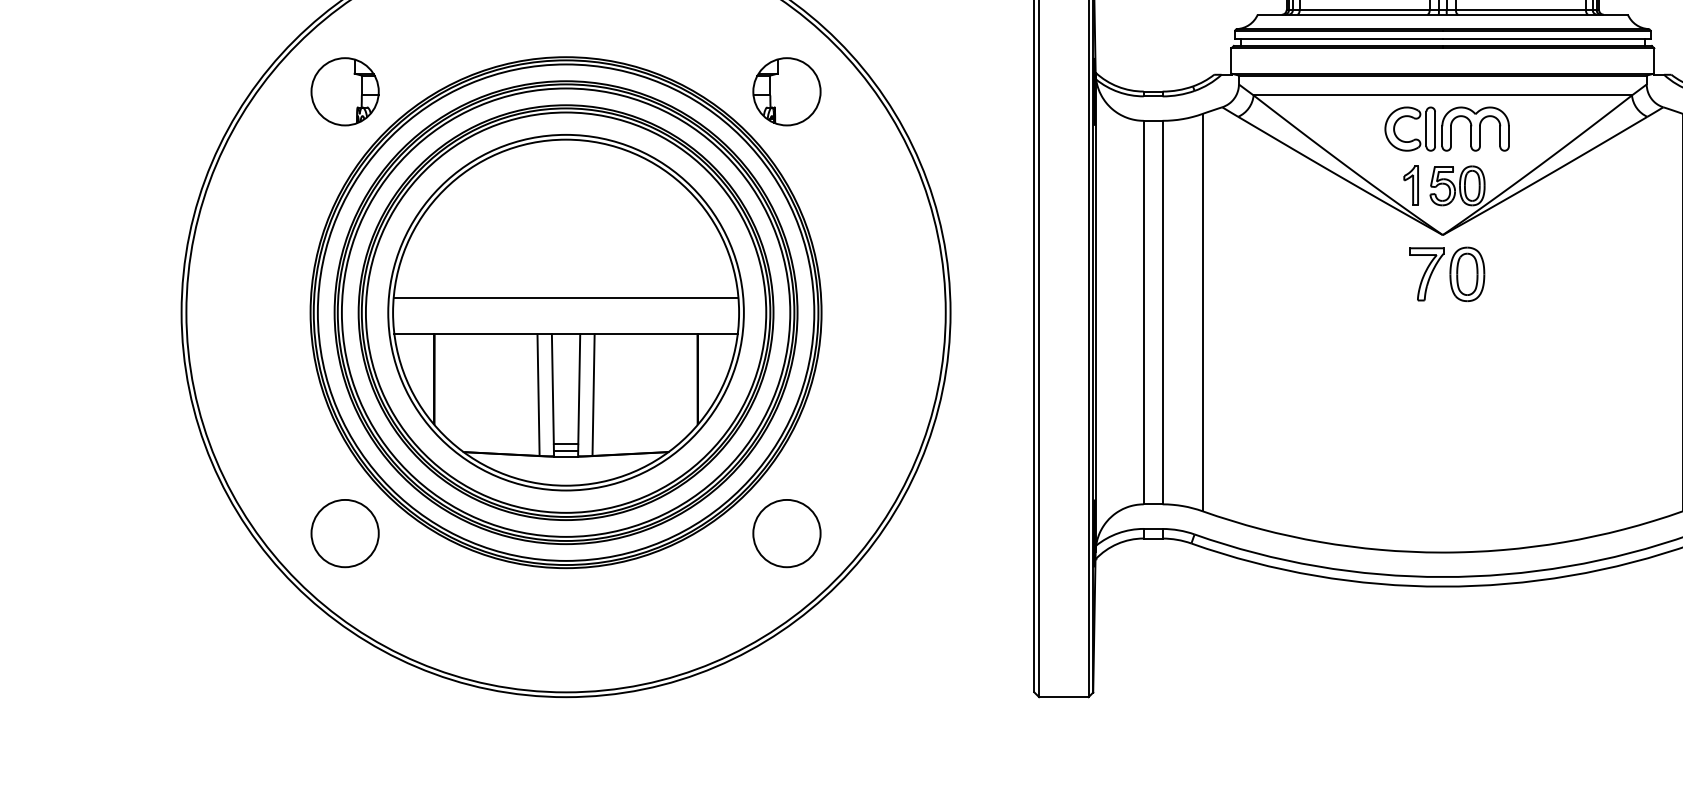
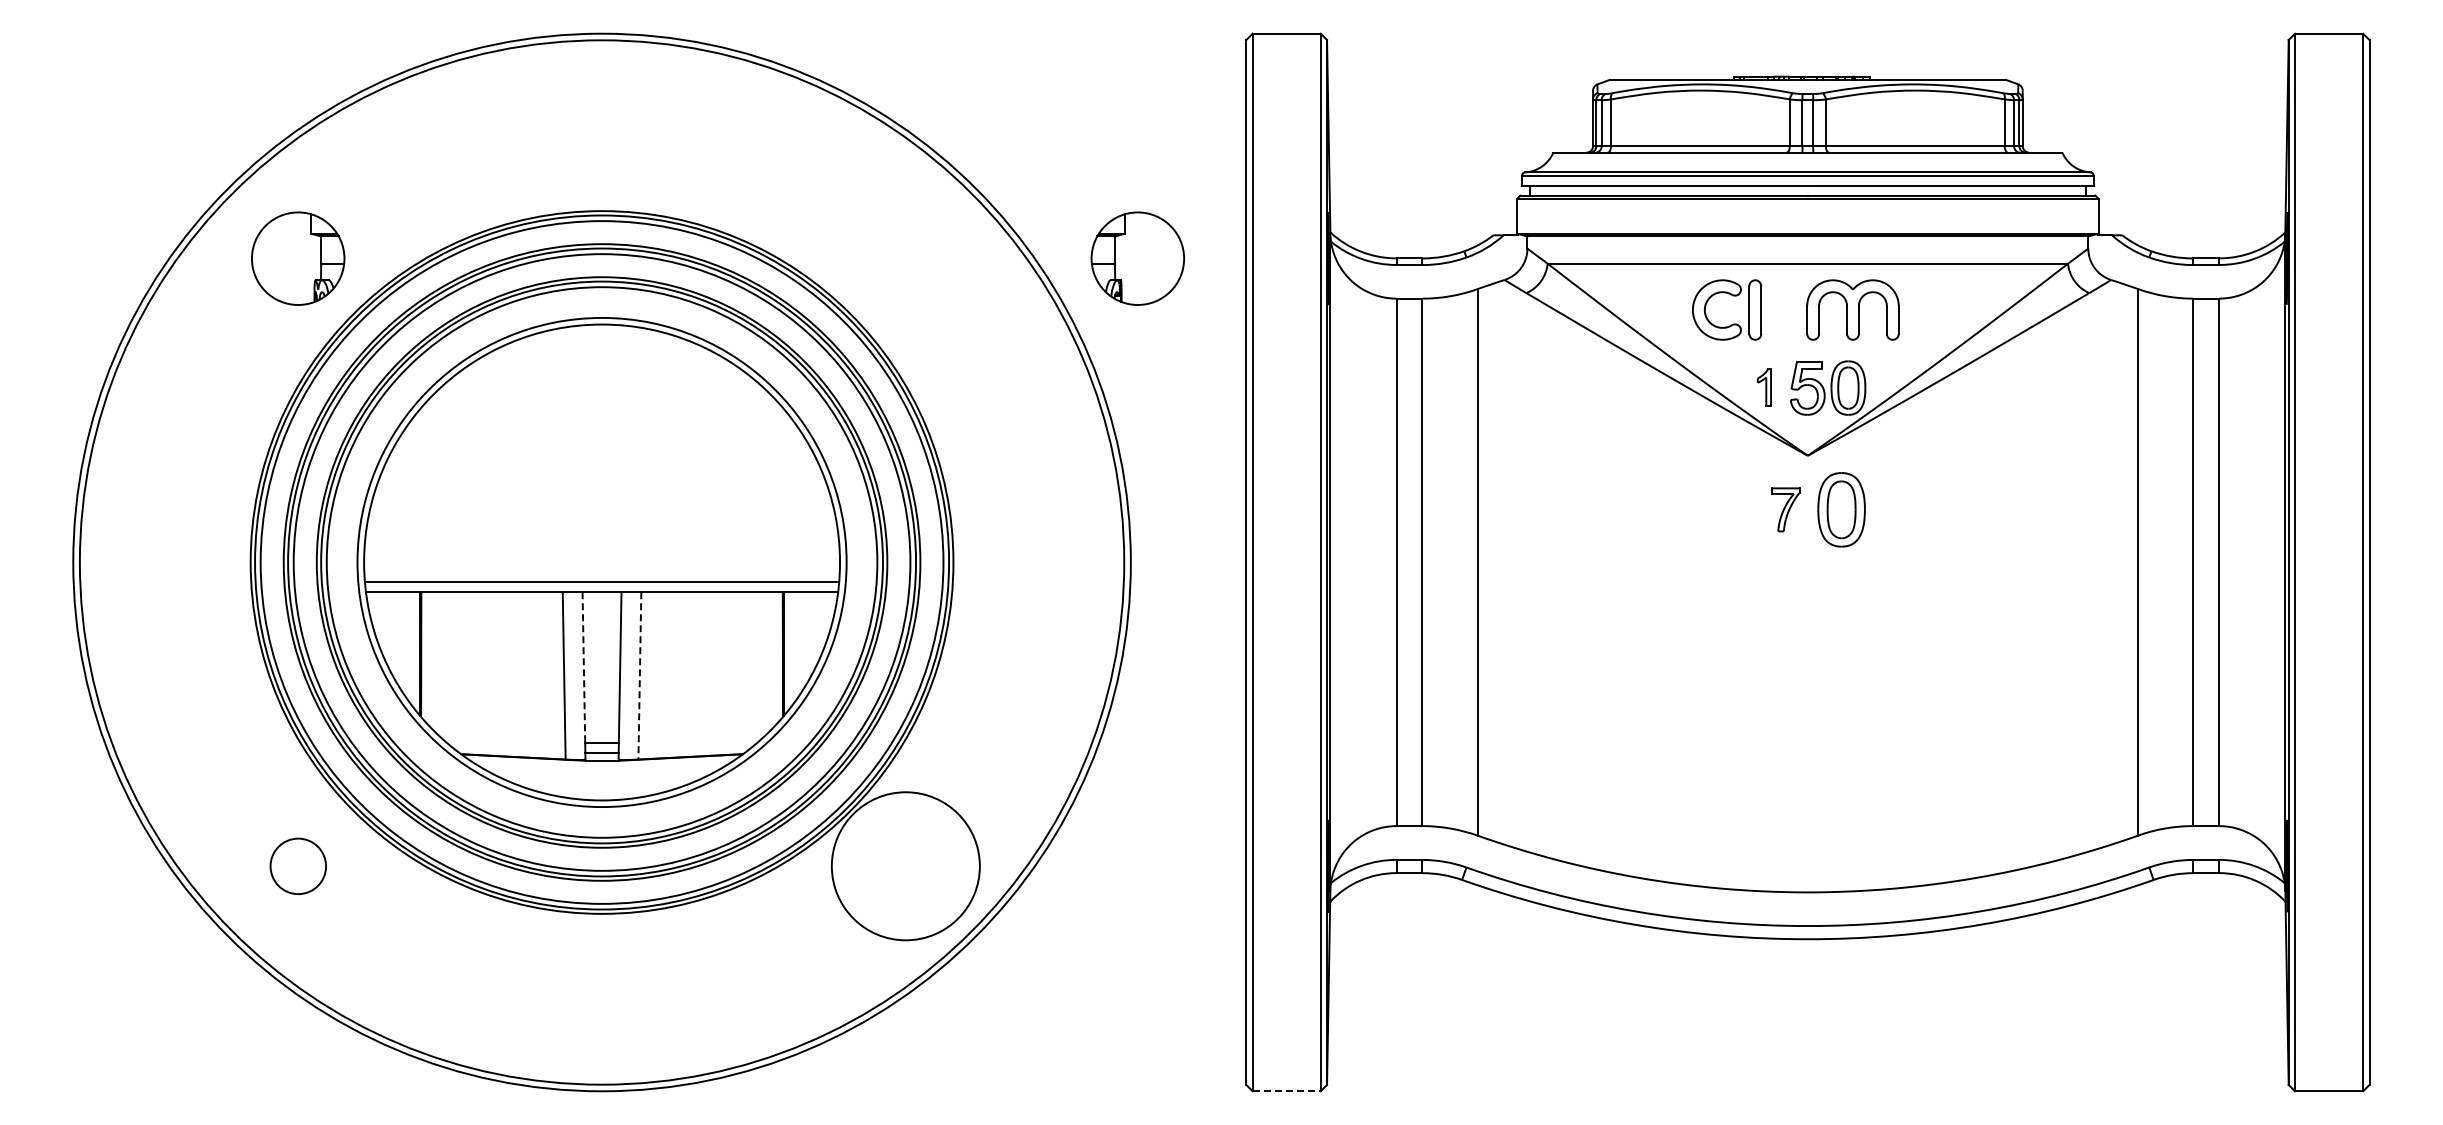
part: (786, 91) -> (1137, 258), moved
part: (1414, 119) -> (1732, 296), moved
part: (1411, 185) -> (1764, 387), size x0.7
part: (1426, 274) -> (1785, 509), size x0.6
line: (565, 298) -> (601, 582), moved
line: (552, 389) -> (583, 667), solid -> dashed
line: (593, 394) -> (639, 675), solid -> dashed
circle: (345, 533) -> (298, 866), size x0.6
circle: (786, 533) -> (905, 866), size x1.6
line: (1064, 697) -> (1287, 1091), solid -> dashed

